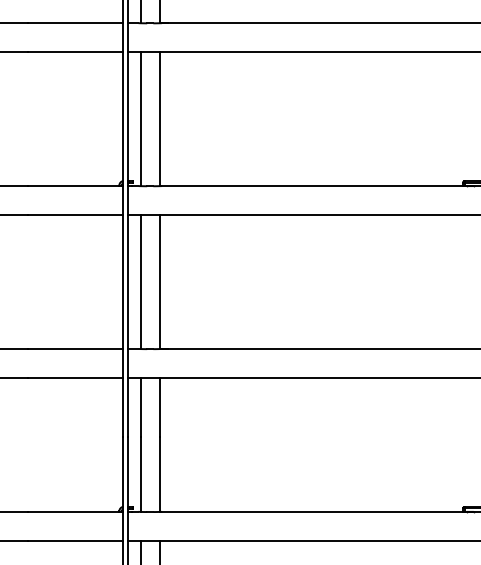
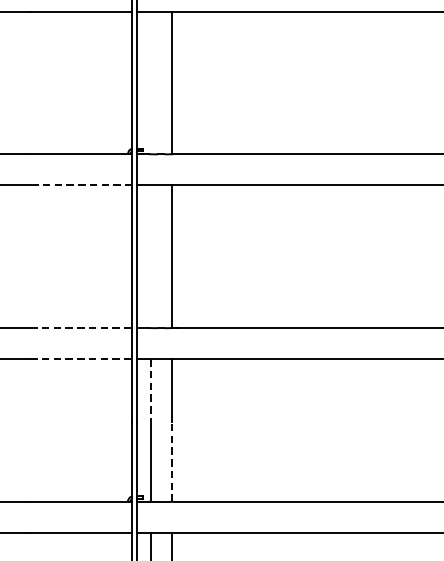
line: (141, 119) -> (151, 83), removed
line: (75, 215) -> (81, 185), solid -> dashed
line: (141, 282) -> (151, 257), removed
line: (75, 348) -> (81, 327), solid -> dashed
line: (75, 378) -> (81, 359), solid -> dashed
line: (141, 407) -> (151, 390), solid -> dashed
line: (159, 474) -> (171, 461), solid -> dashed

